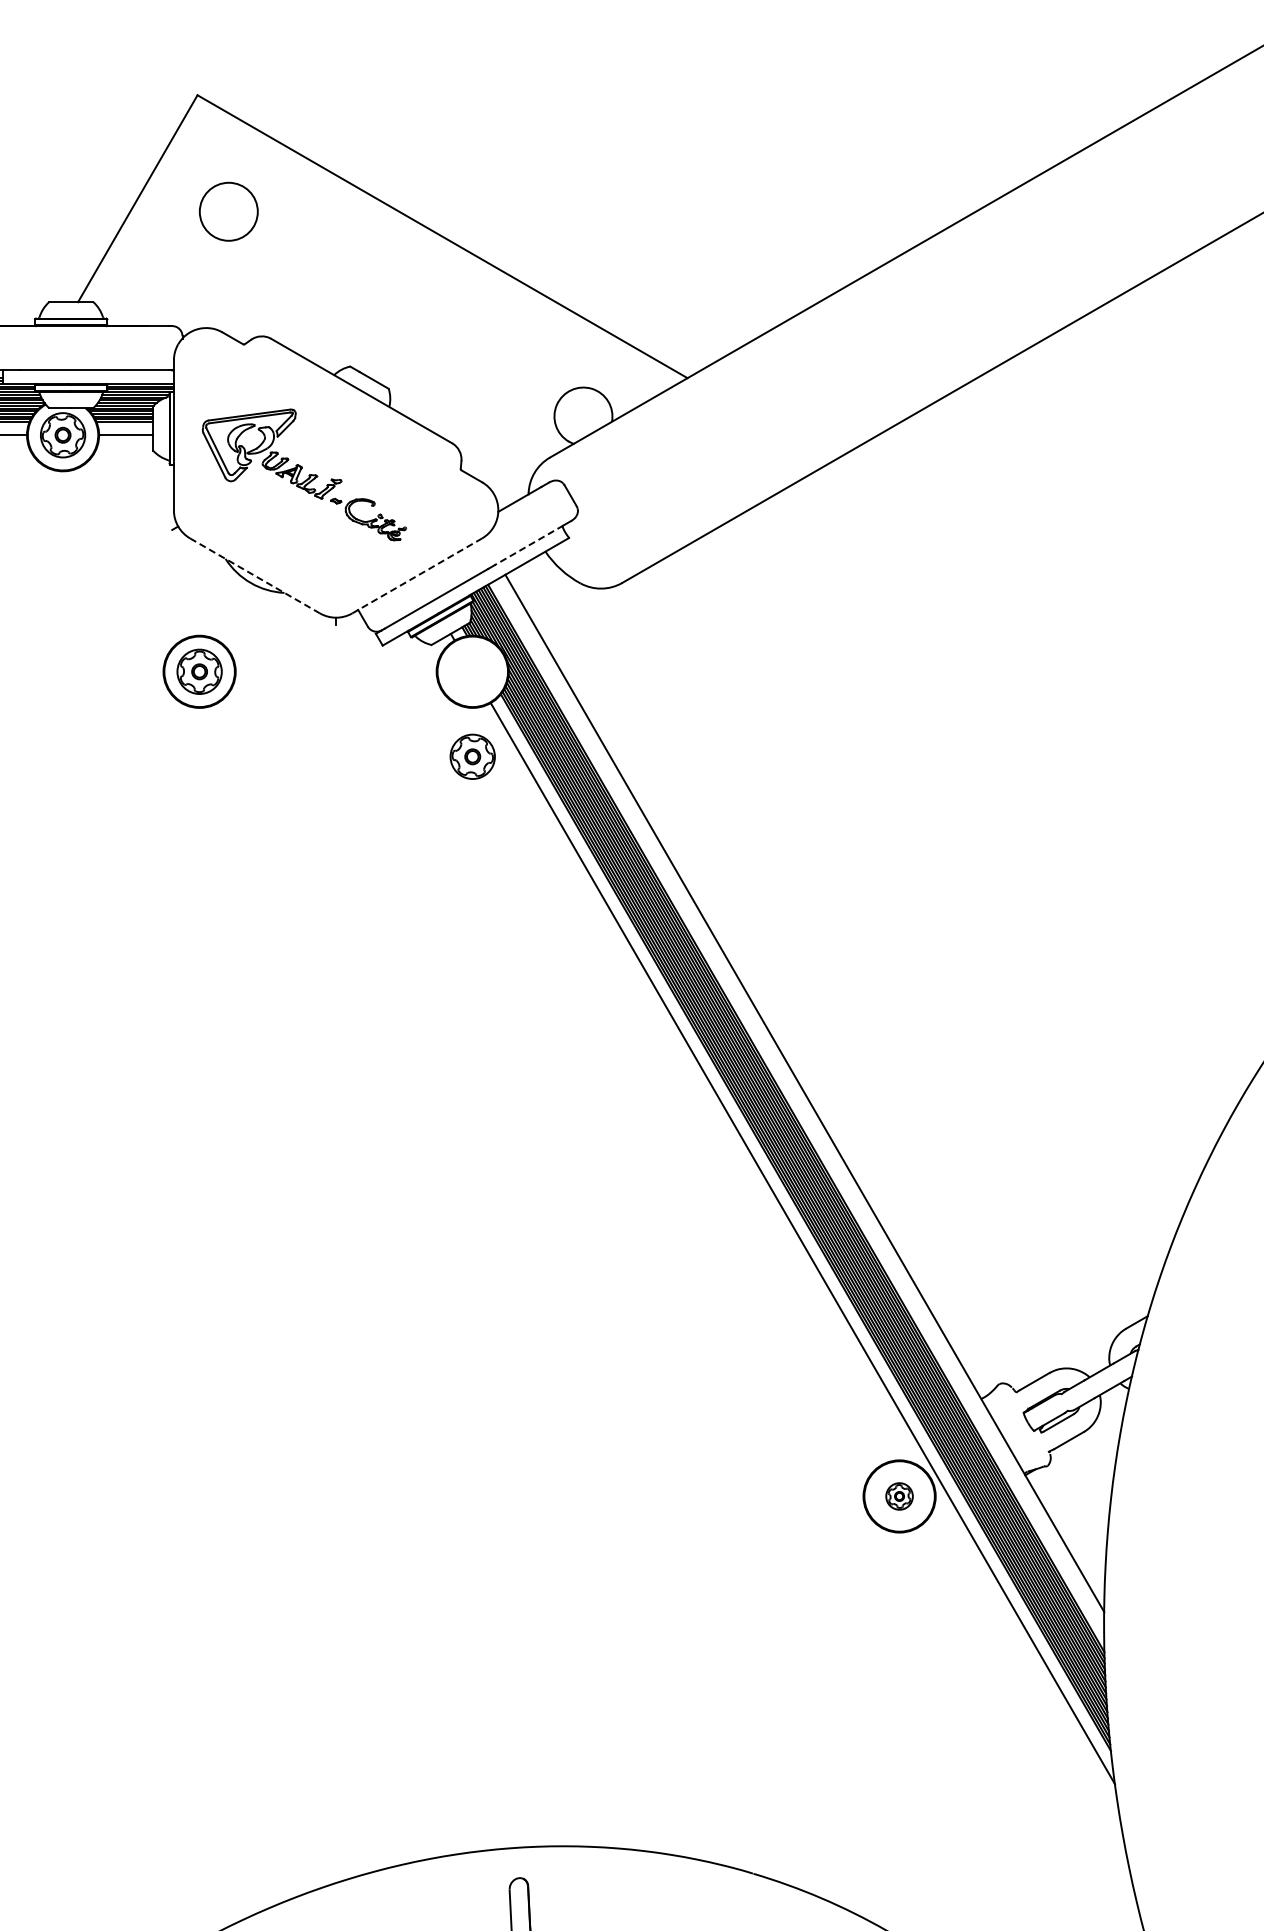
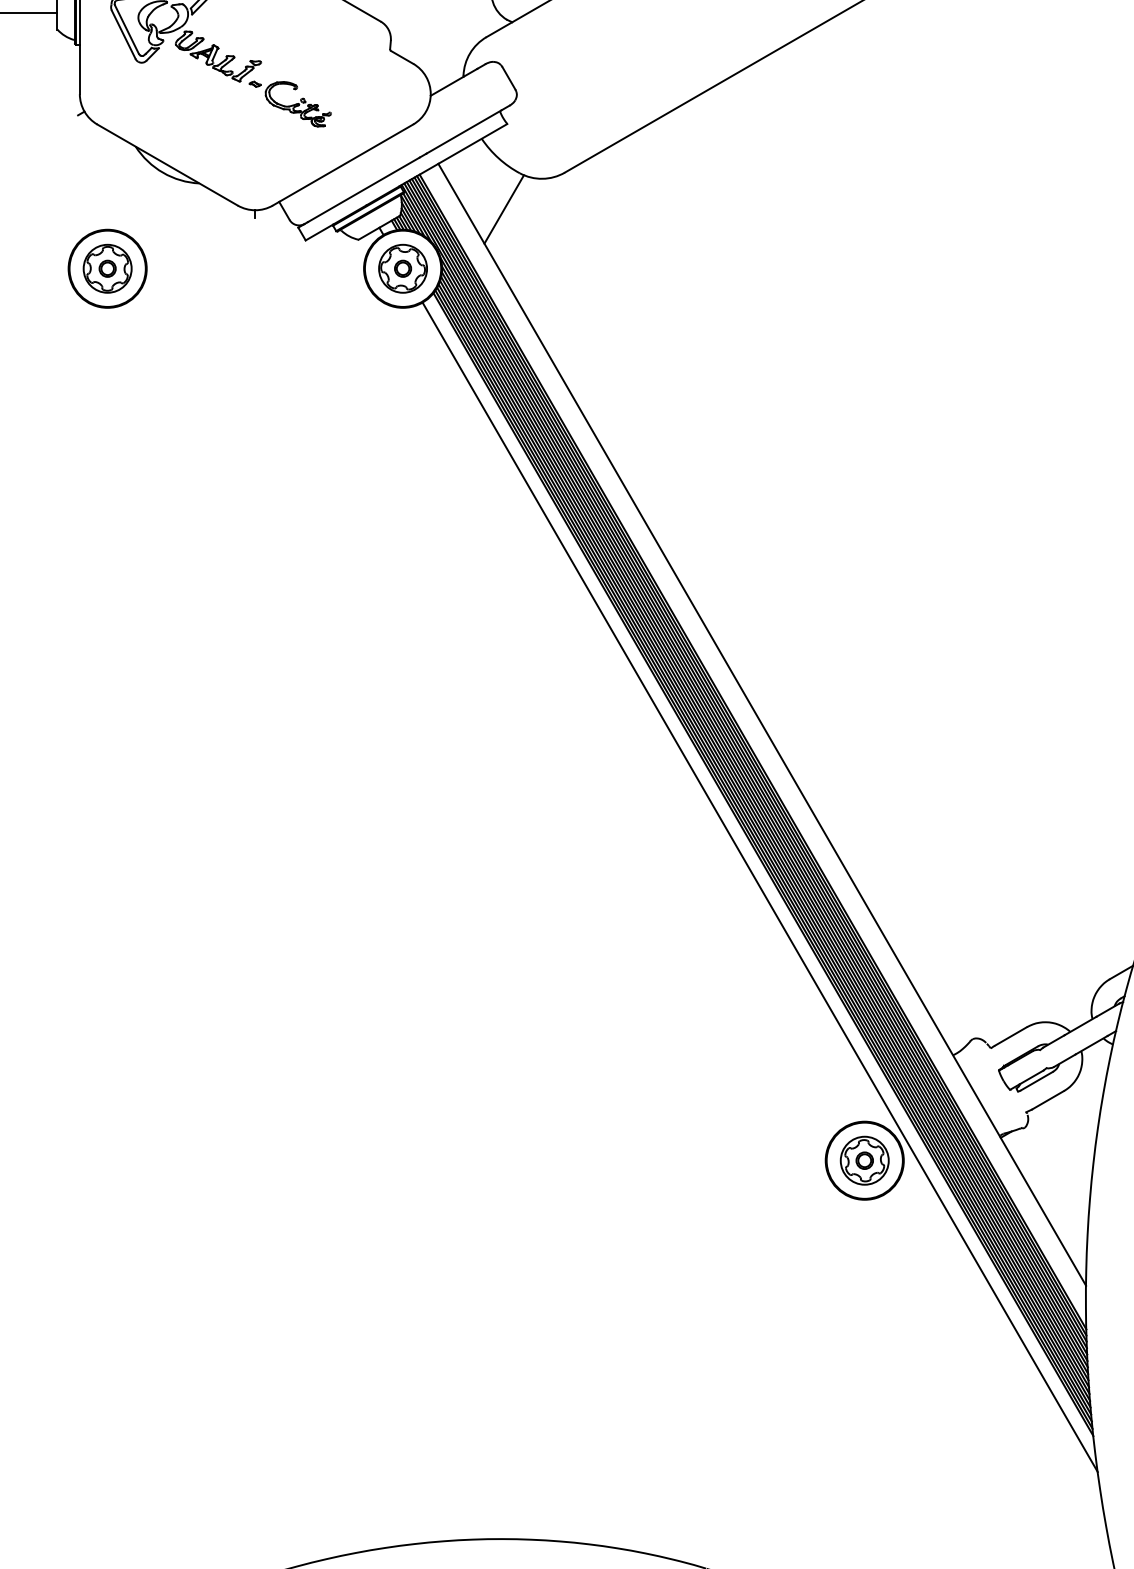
line: (529, 545) -> (464, 132), dashed -> solid
line: (255, 575) -> (168, 164), dashed -> solid
line: (417, 575) -> (343, 164), dashed -> solid
line: (566, 616) -> (504, 208), added
part: (472, 756) -> (402, 268), moved
part: (899, 1496) -> (864, 1160), size x1.67

